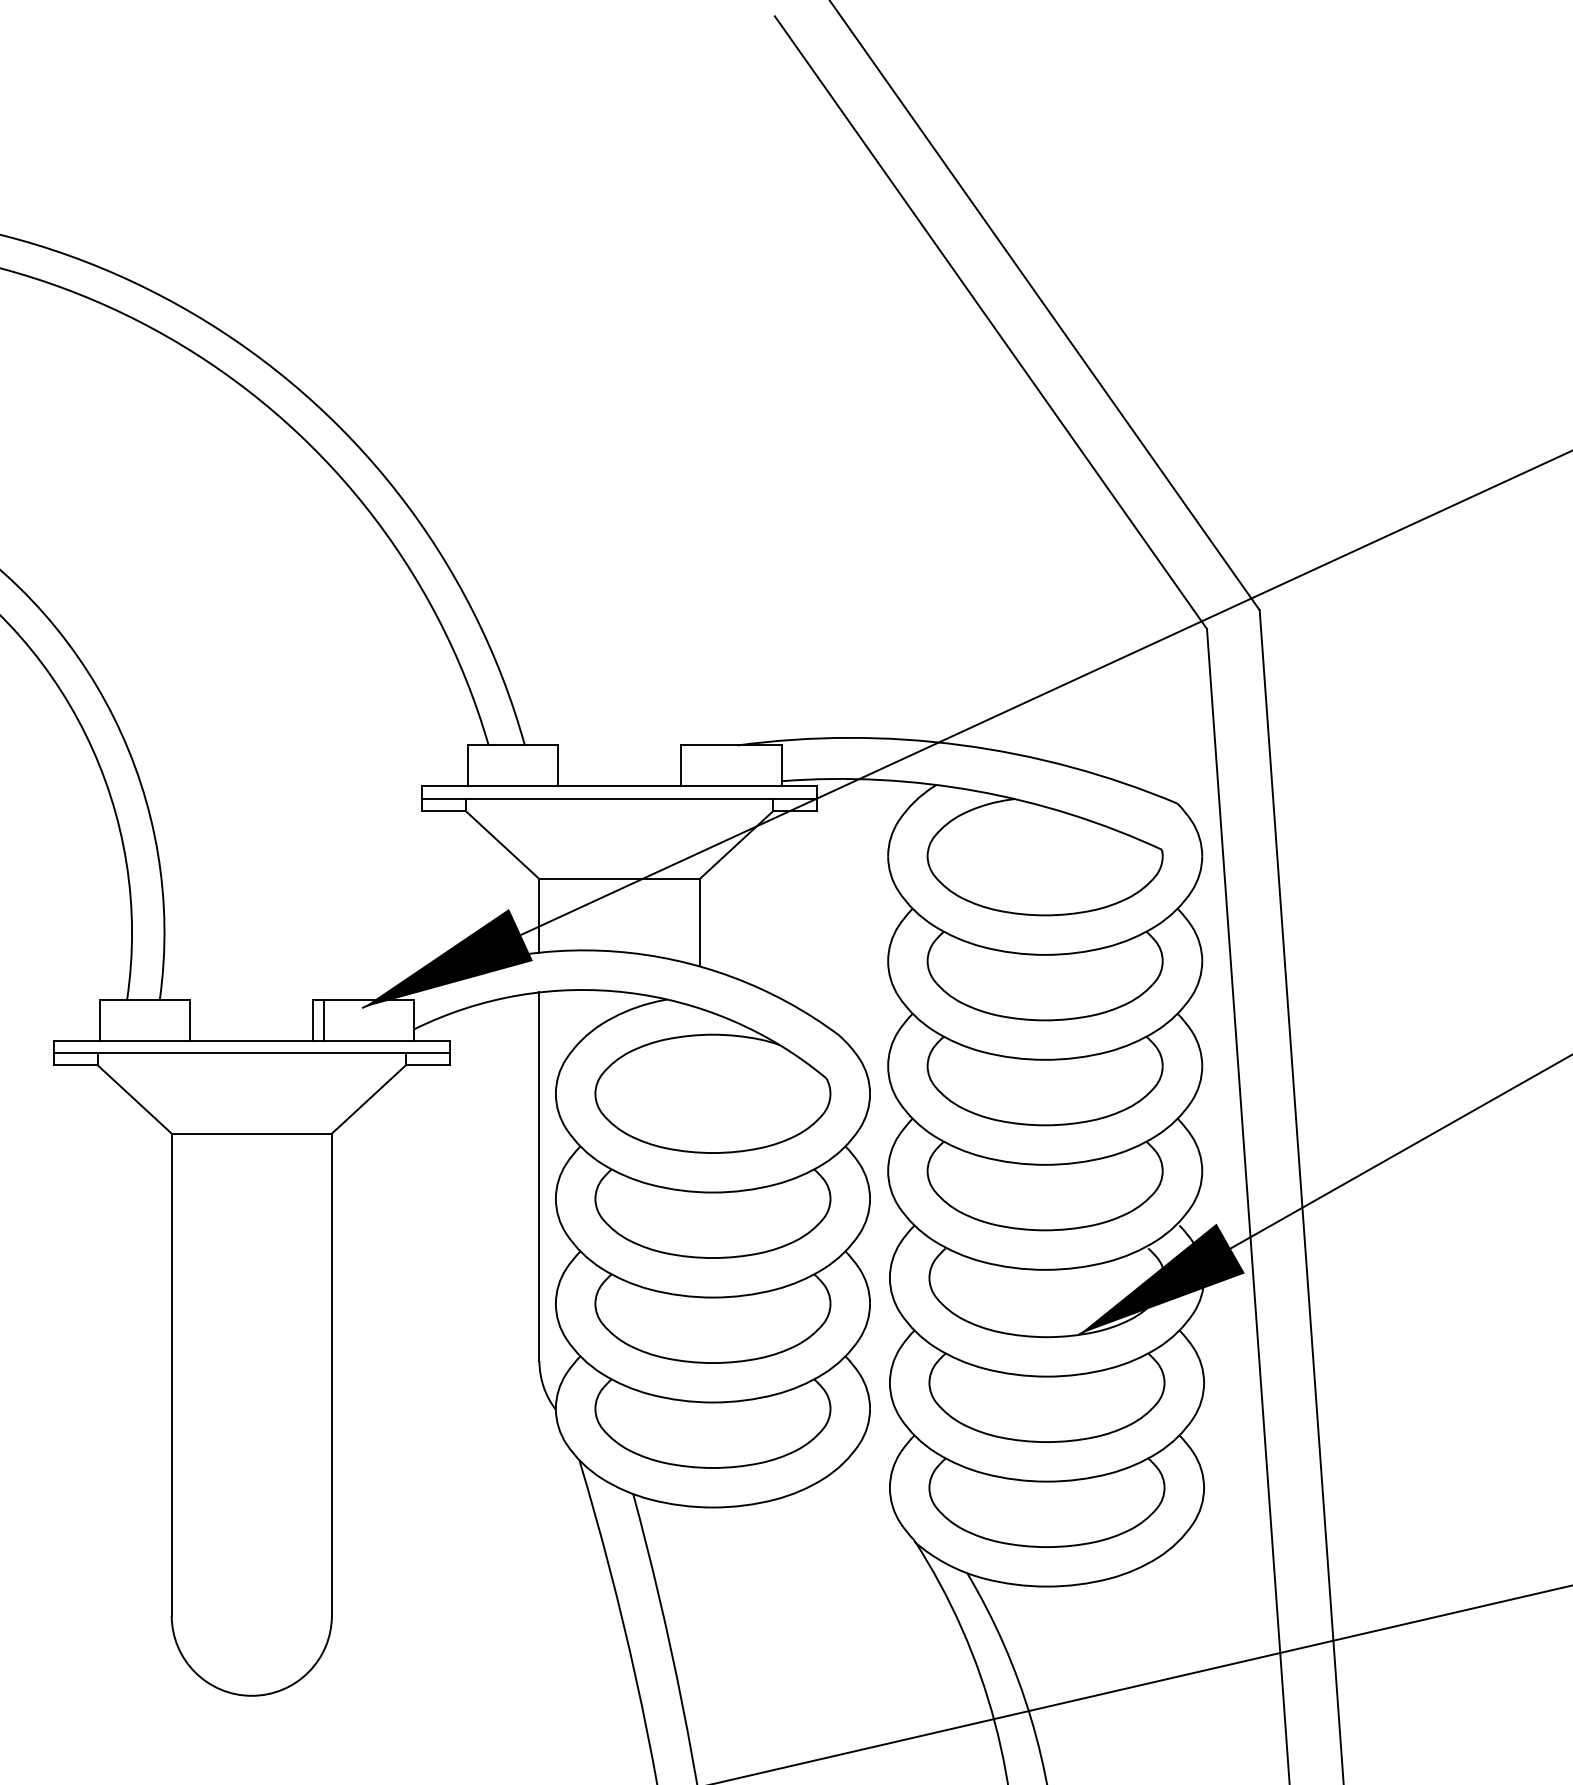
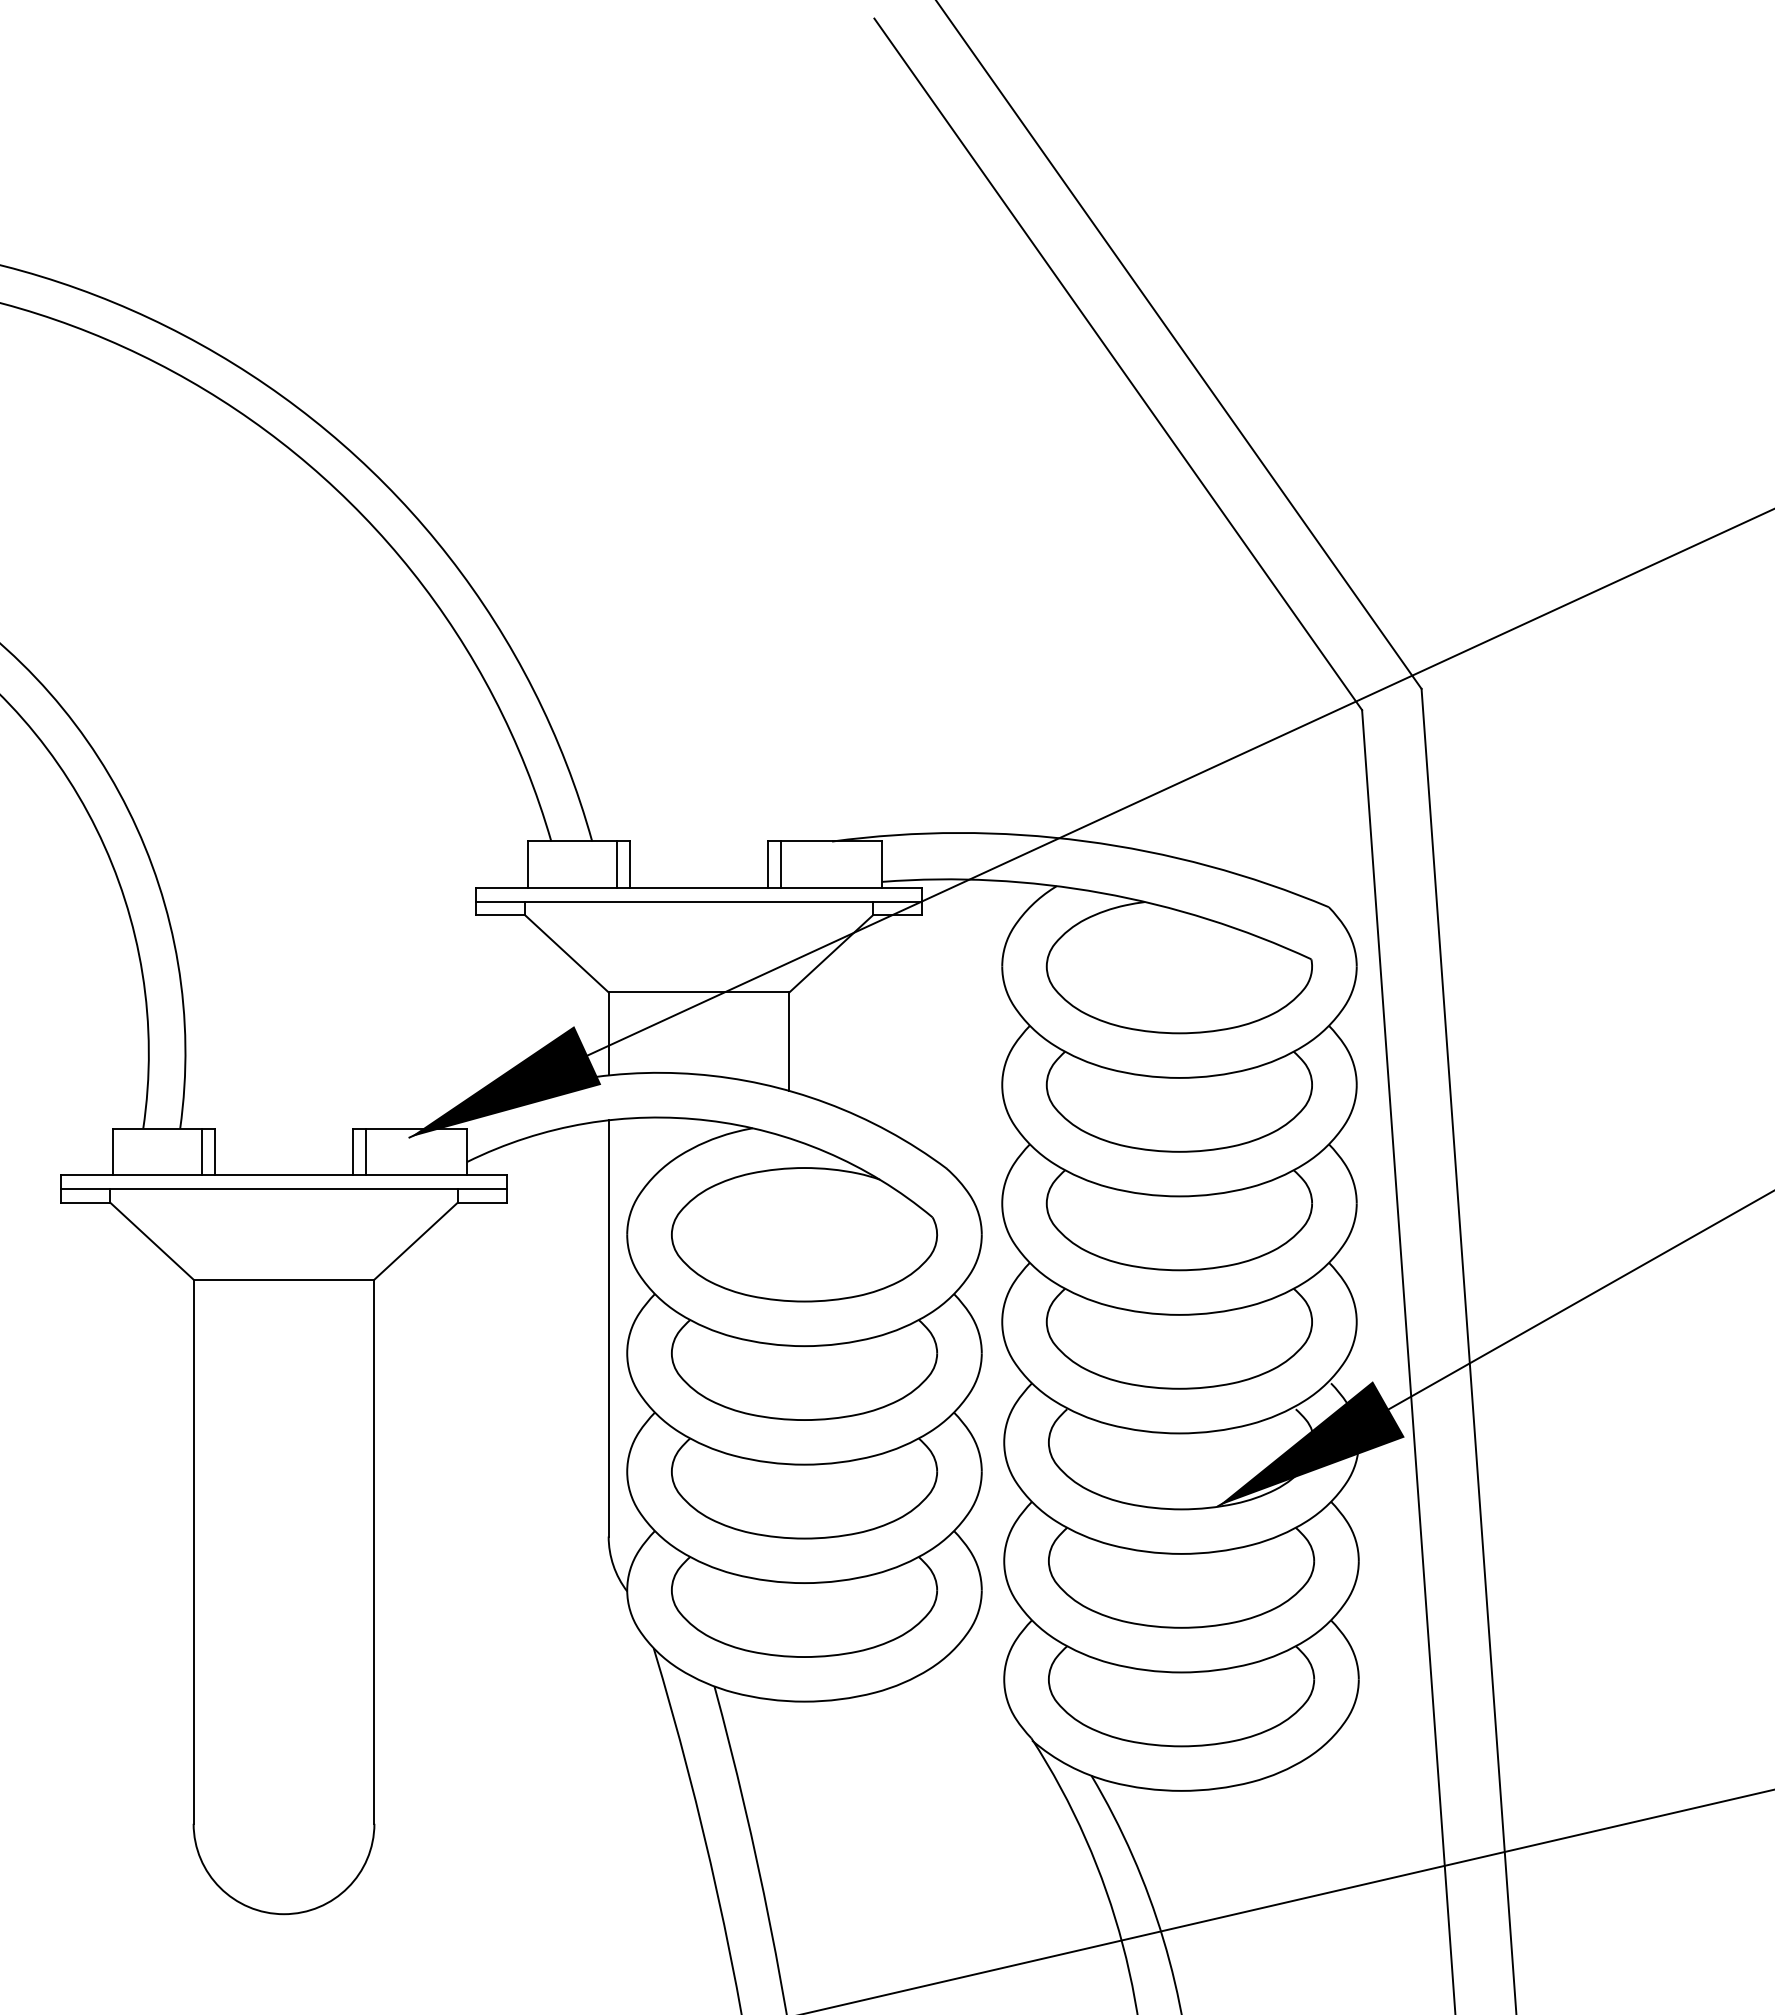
line: (547, 765) -> (617, 864), added
line: (691, 765) -> (780, 864), added
line: (179, 1020) -> (202, 1151), added

